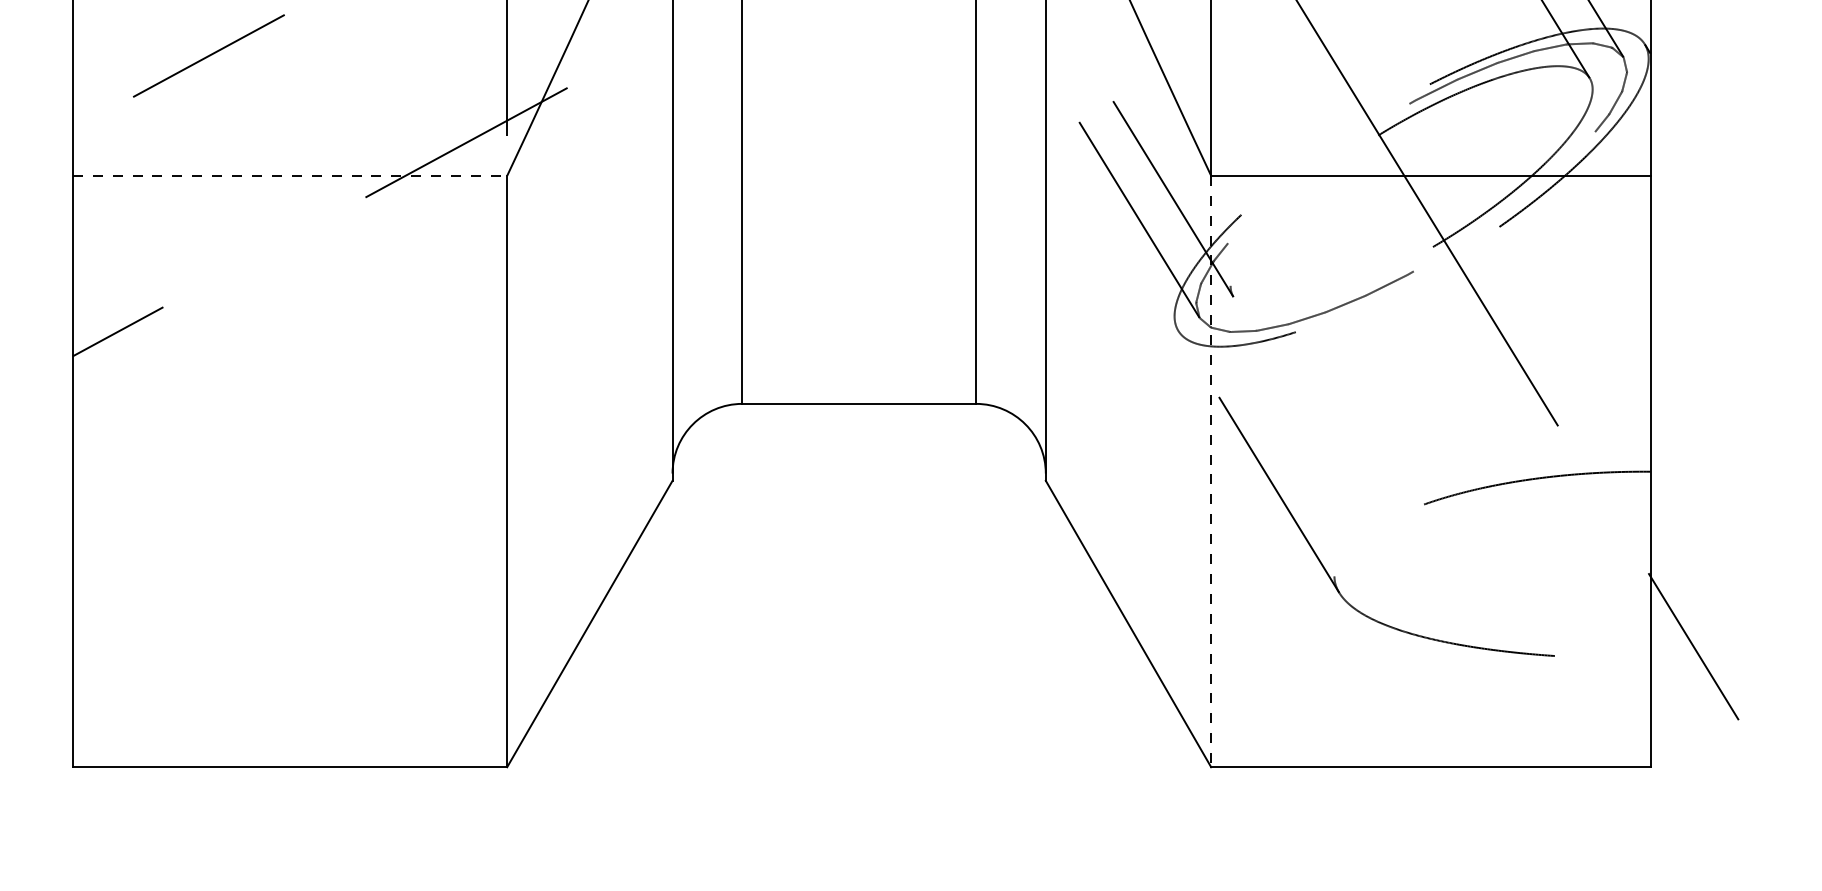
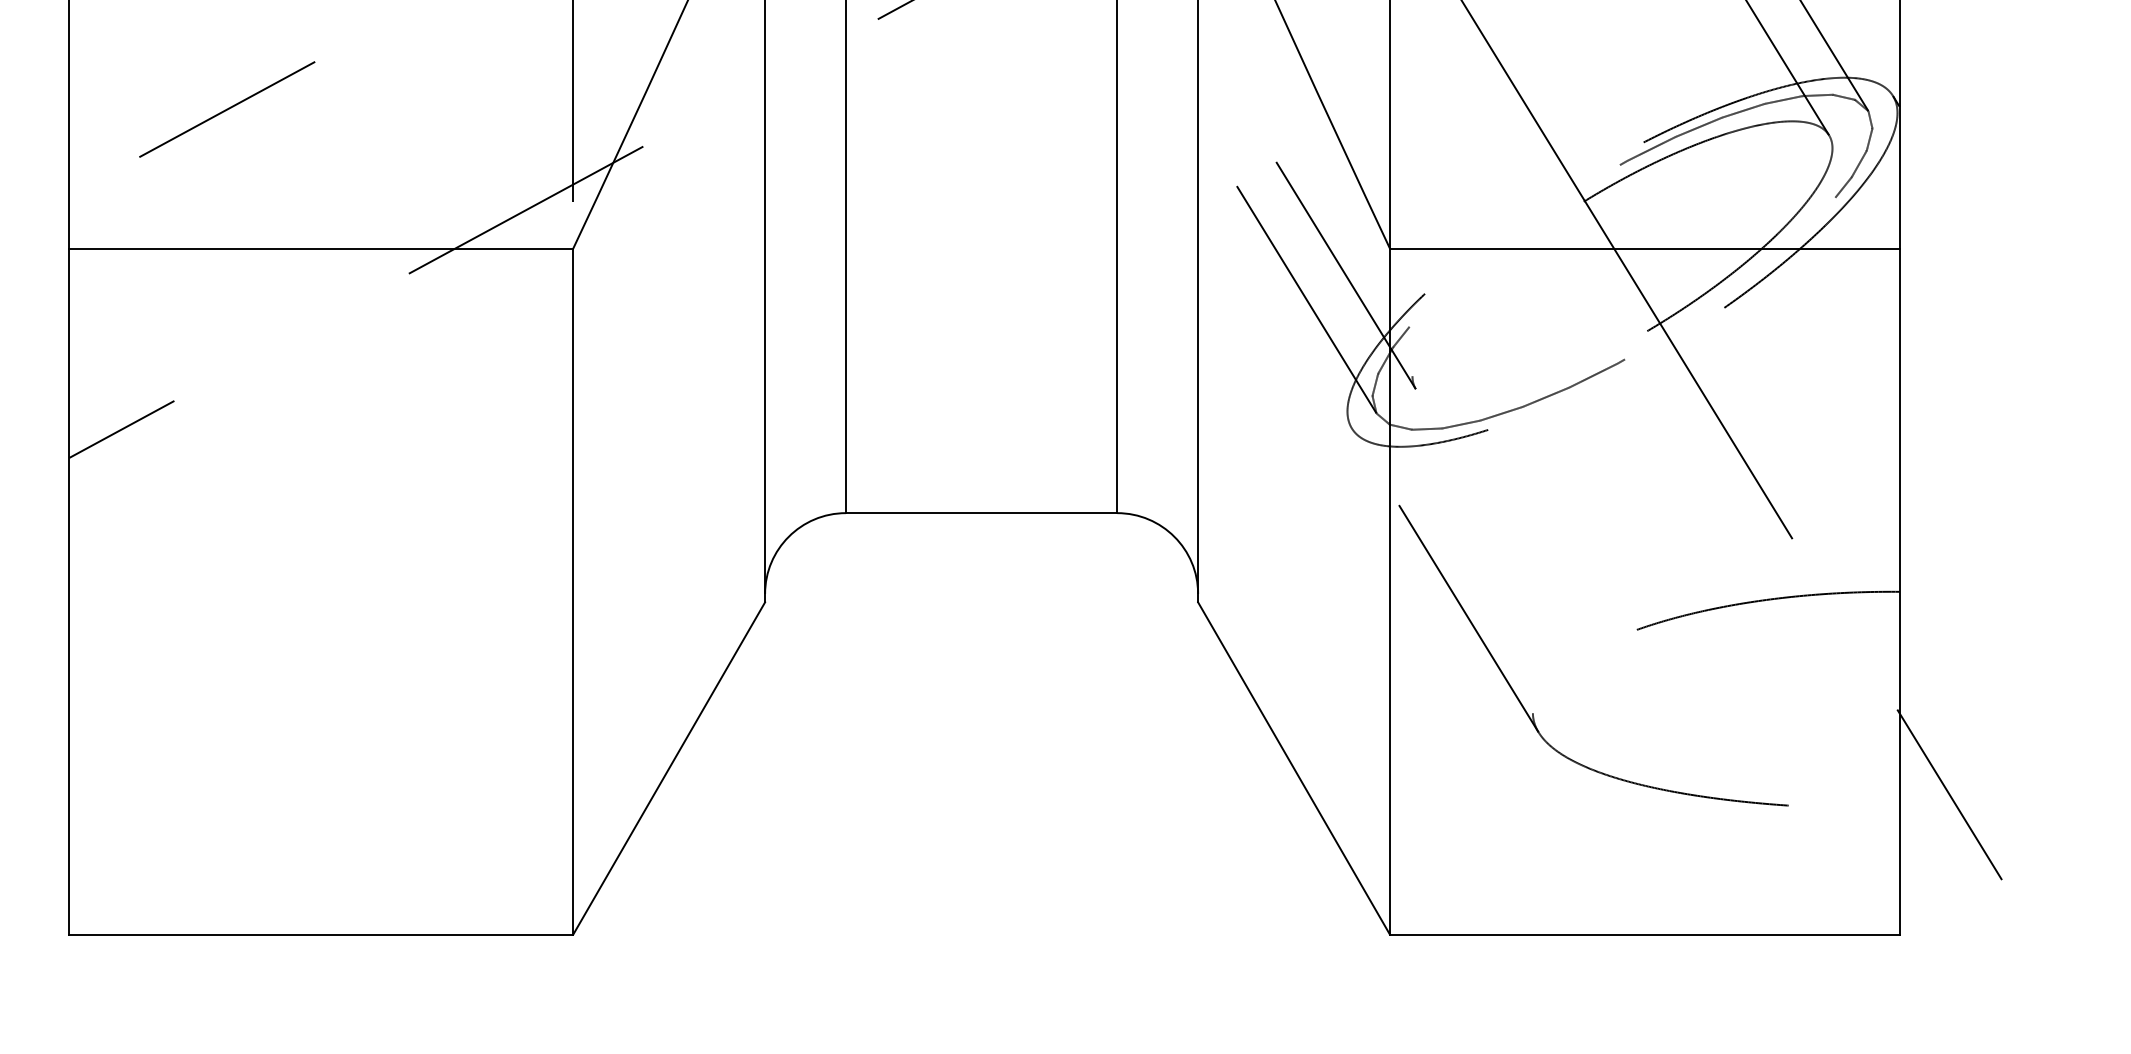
line: (290, 175) -> (321, 248), dashed -> solid
line: (1210, 472) -> (1389, 592), dashed -> solid

